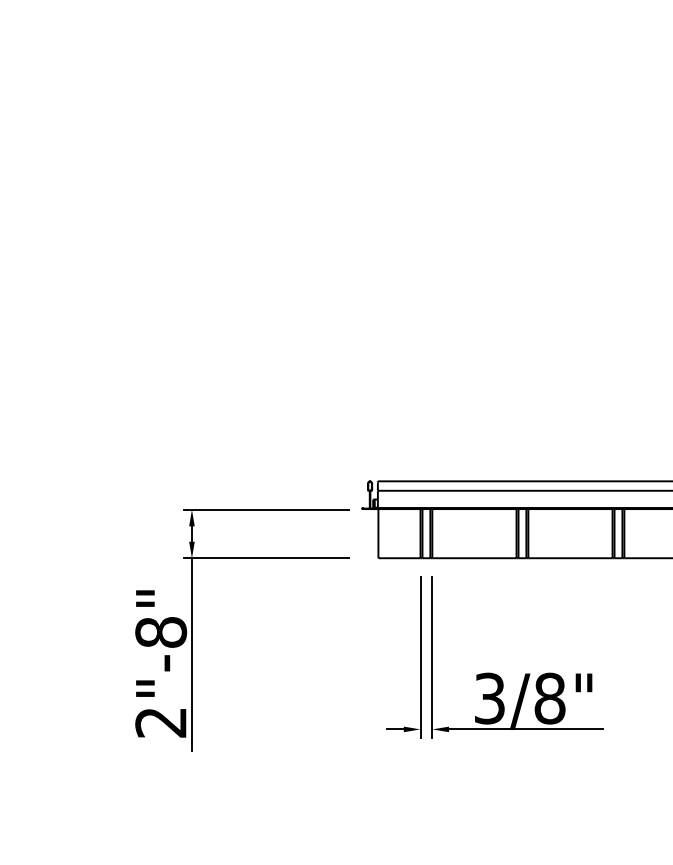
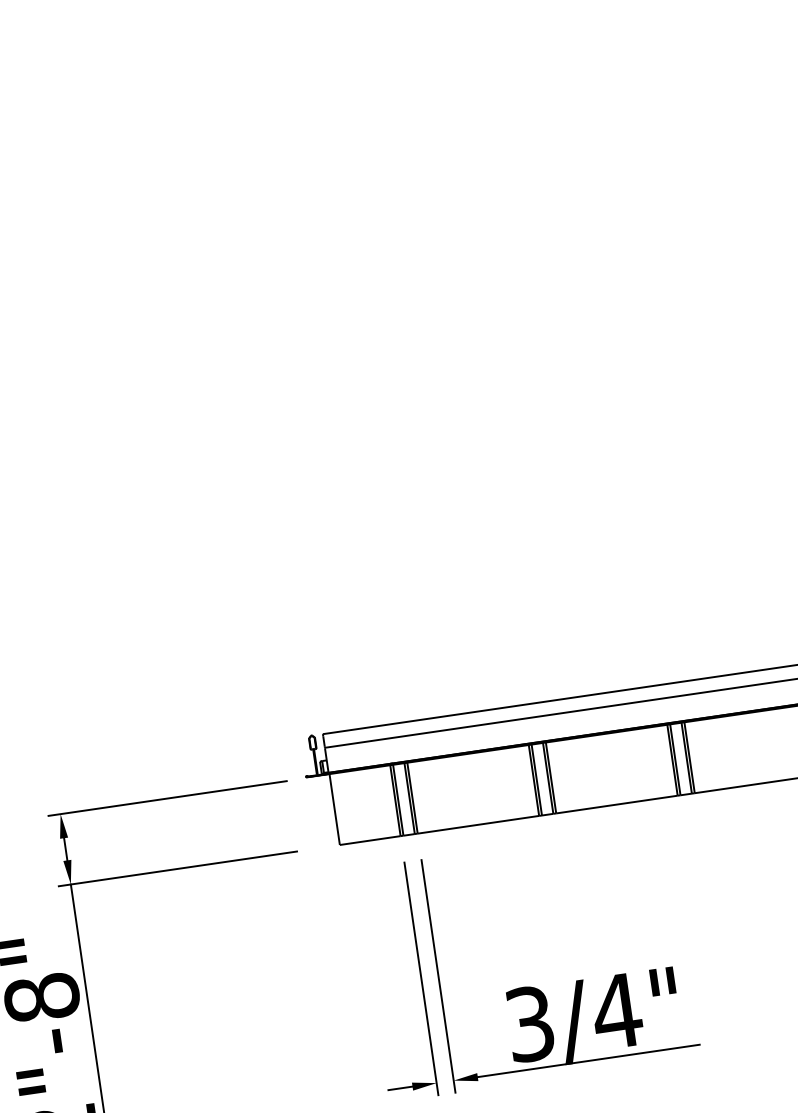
text: (549, 698) -> (616, 1011), 3/8" -> 3/4"

